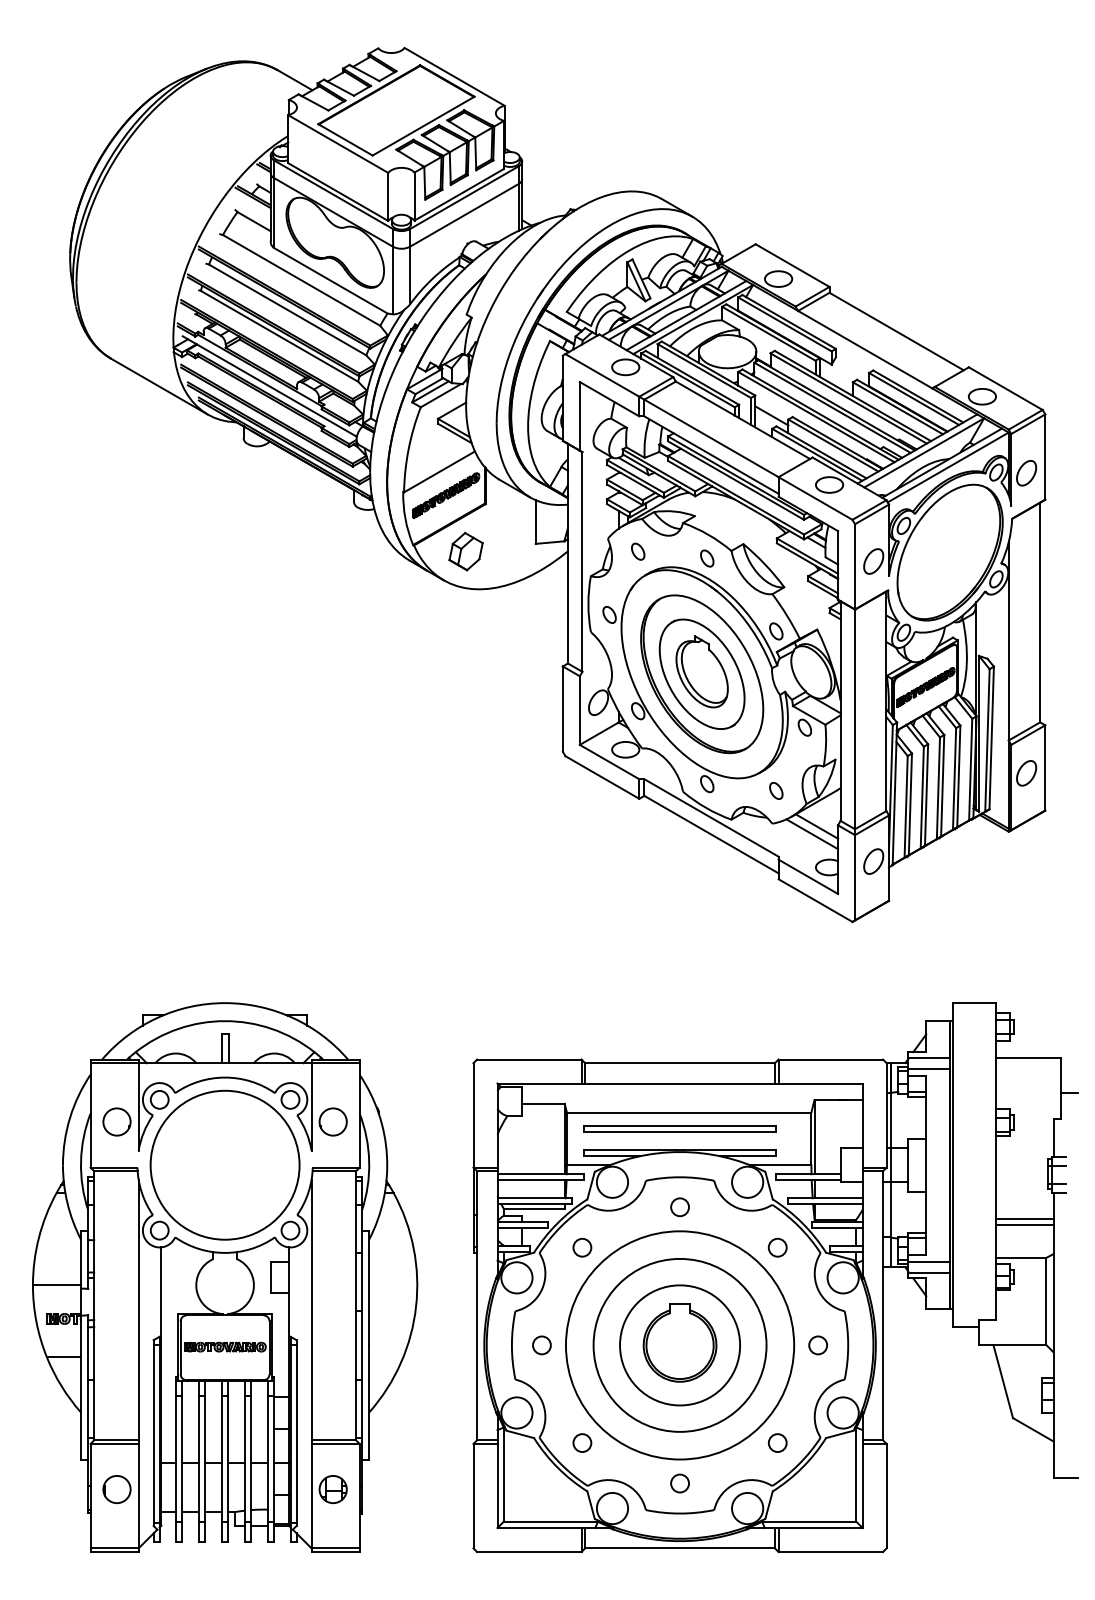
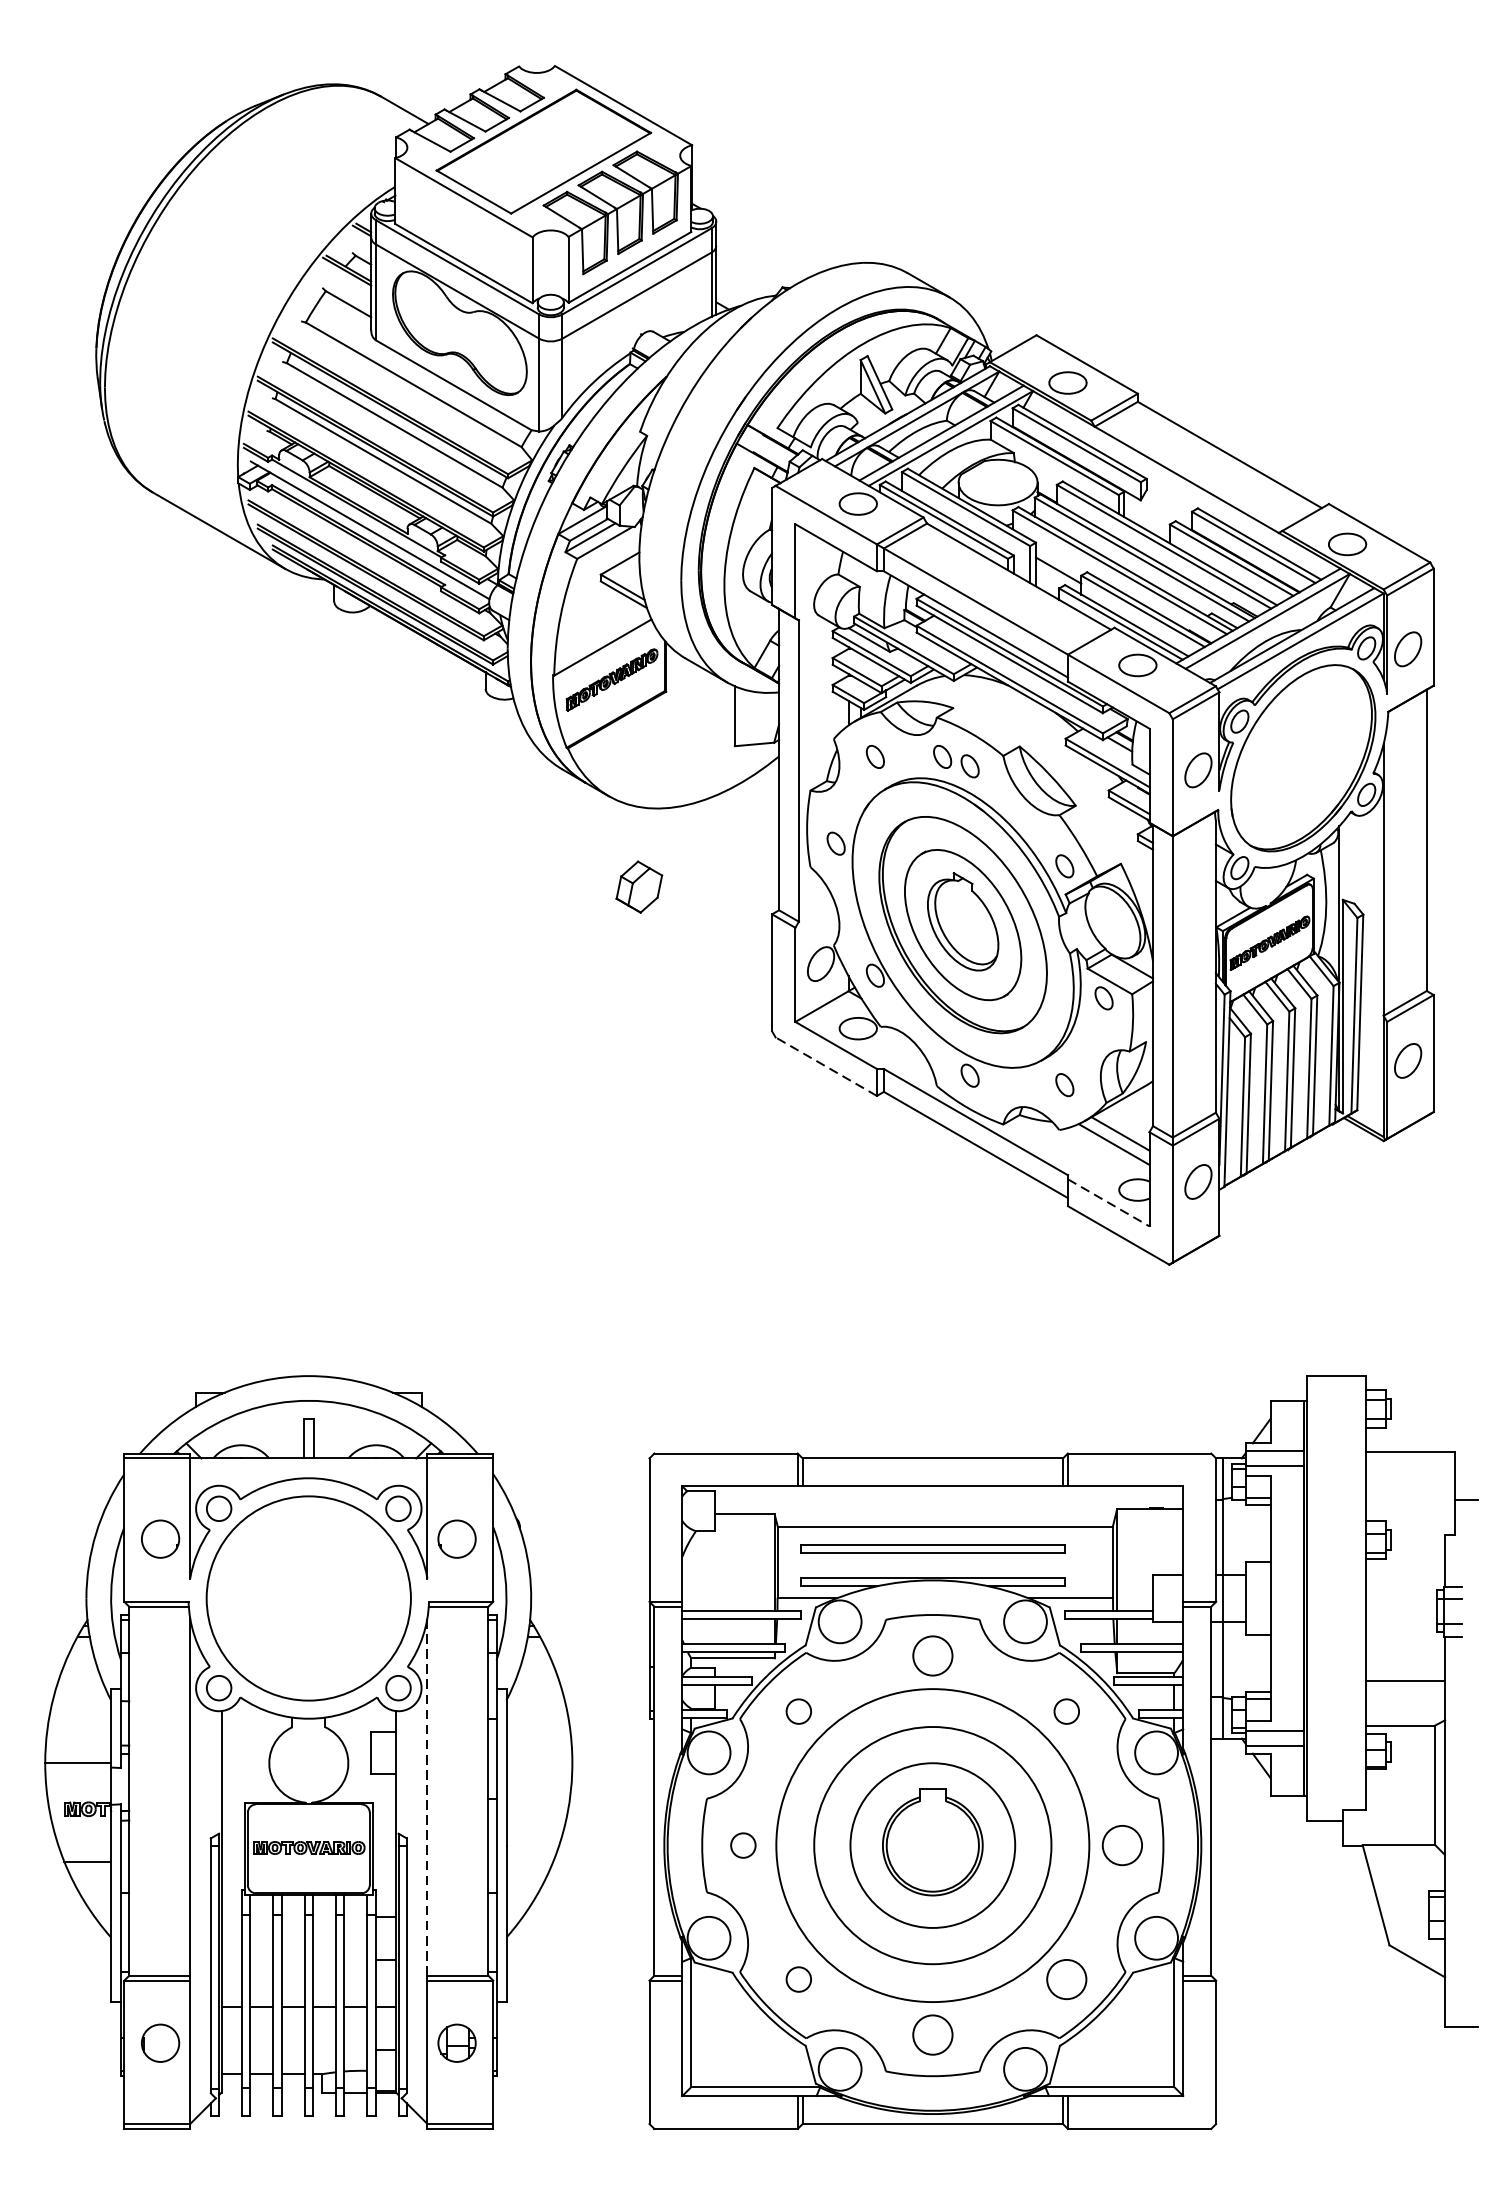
part: (465, 551) -> (638, 886), moved
part: (687, 551) -> (943, 756), added
line: (602, 777) -> (826, 1066), solid -> dashed
line: (808, 877) -> (1108, 1203), solid -> dashed
circle: (679, 1207) -> (932, 1656), size x1.6
line: (1024, 1219) -> (1405, 1672), removed
line: (311, 1309) -> (427, 1796), solid -> dashed
circle: (817, 1345) -> (1121, 1845), size x1.6
circle: (777, 1443) -> (1066, 1980), size x1.6
circle: (679, 1483) -> (932, 2034), size x1.6

